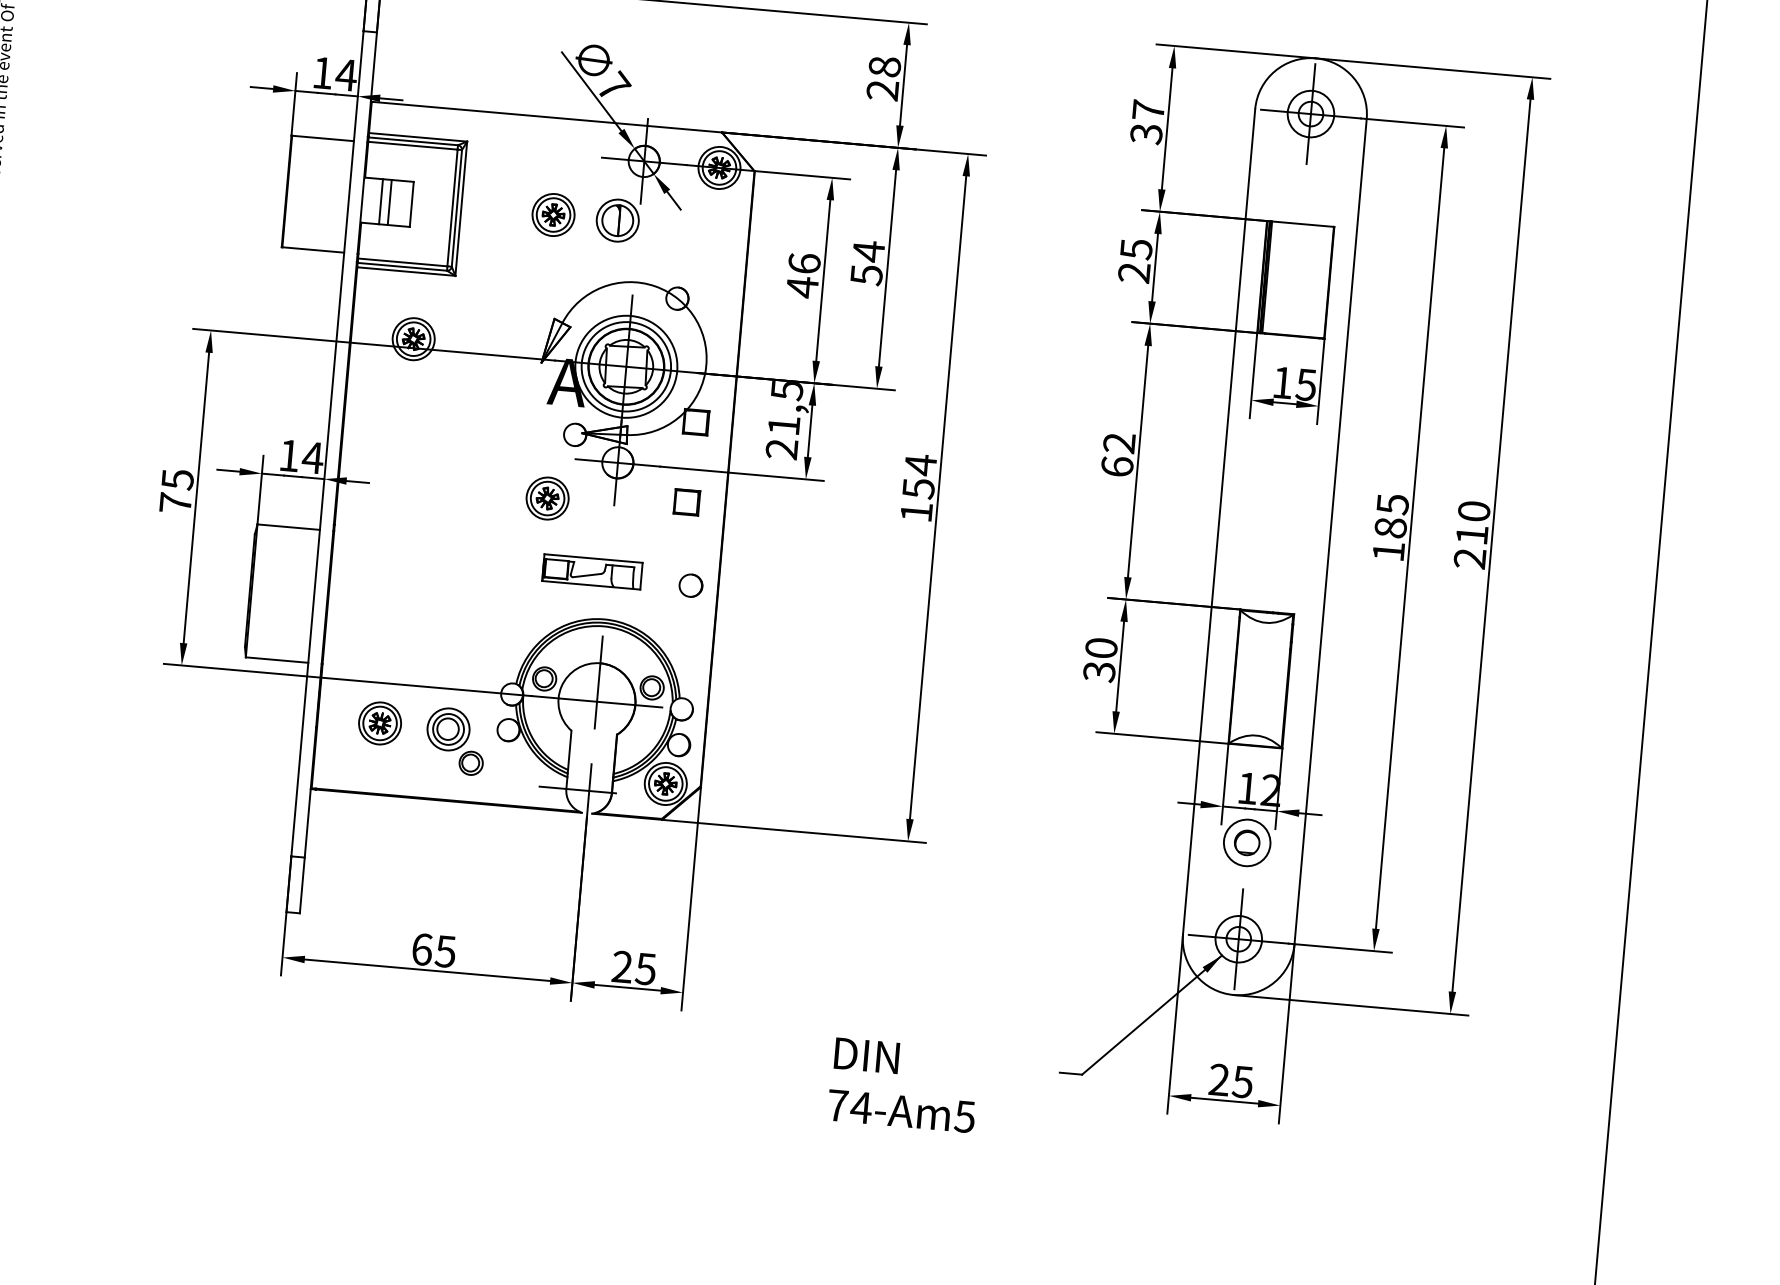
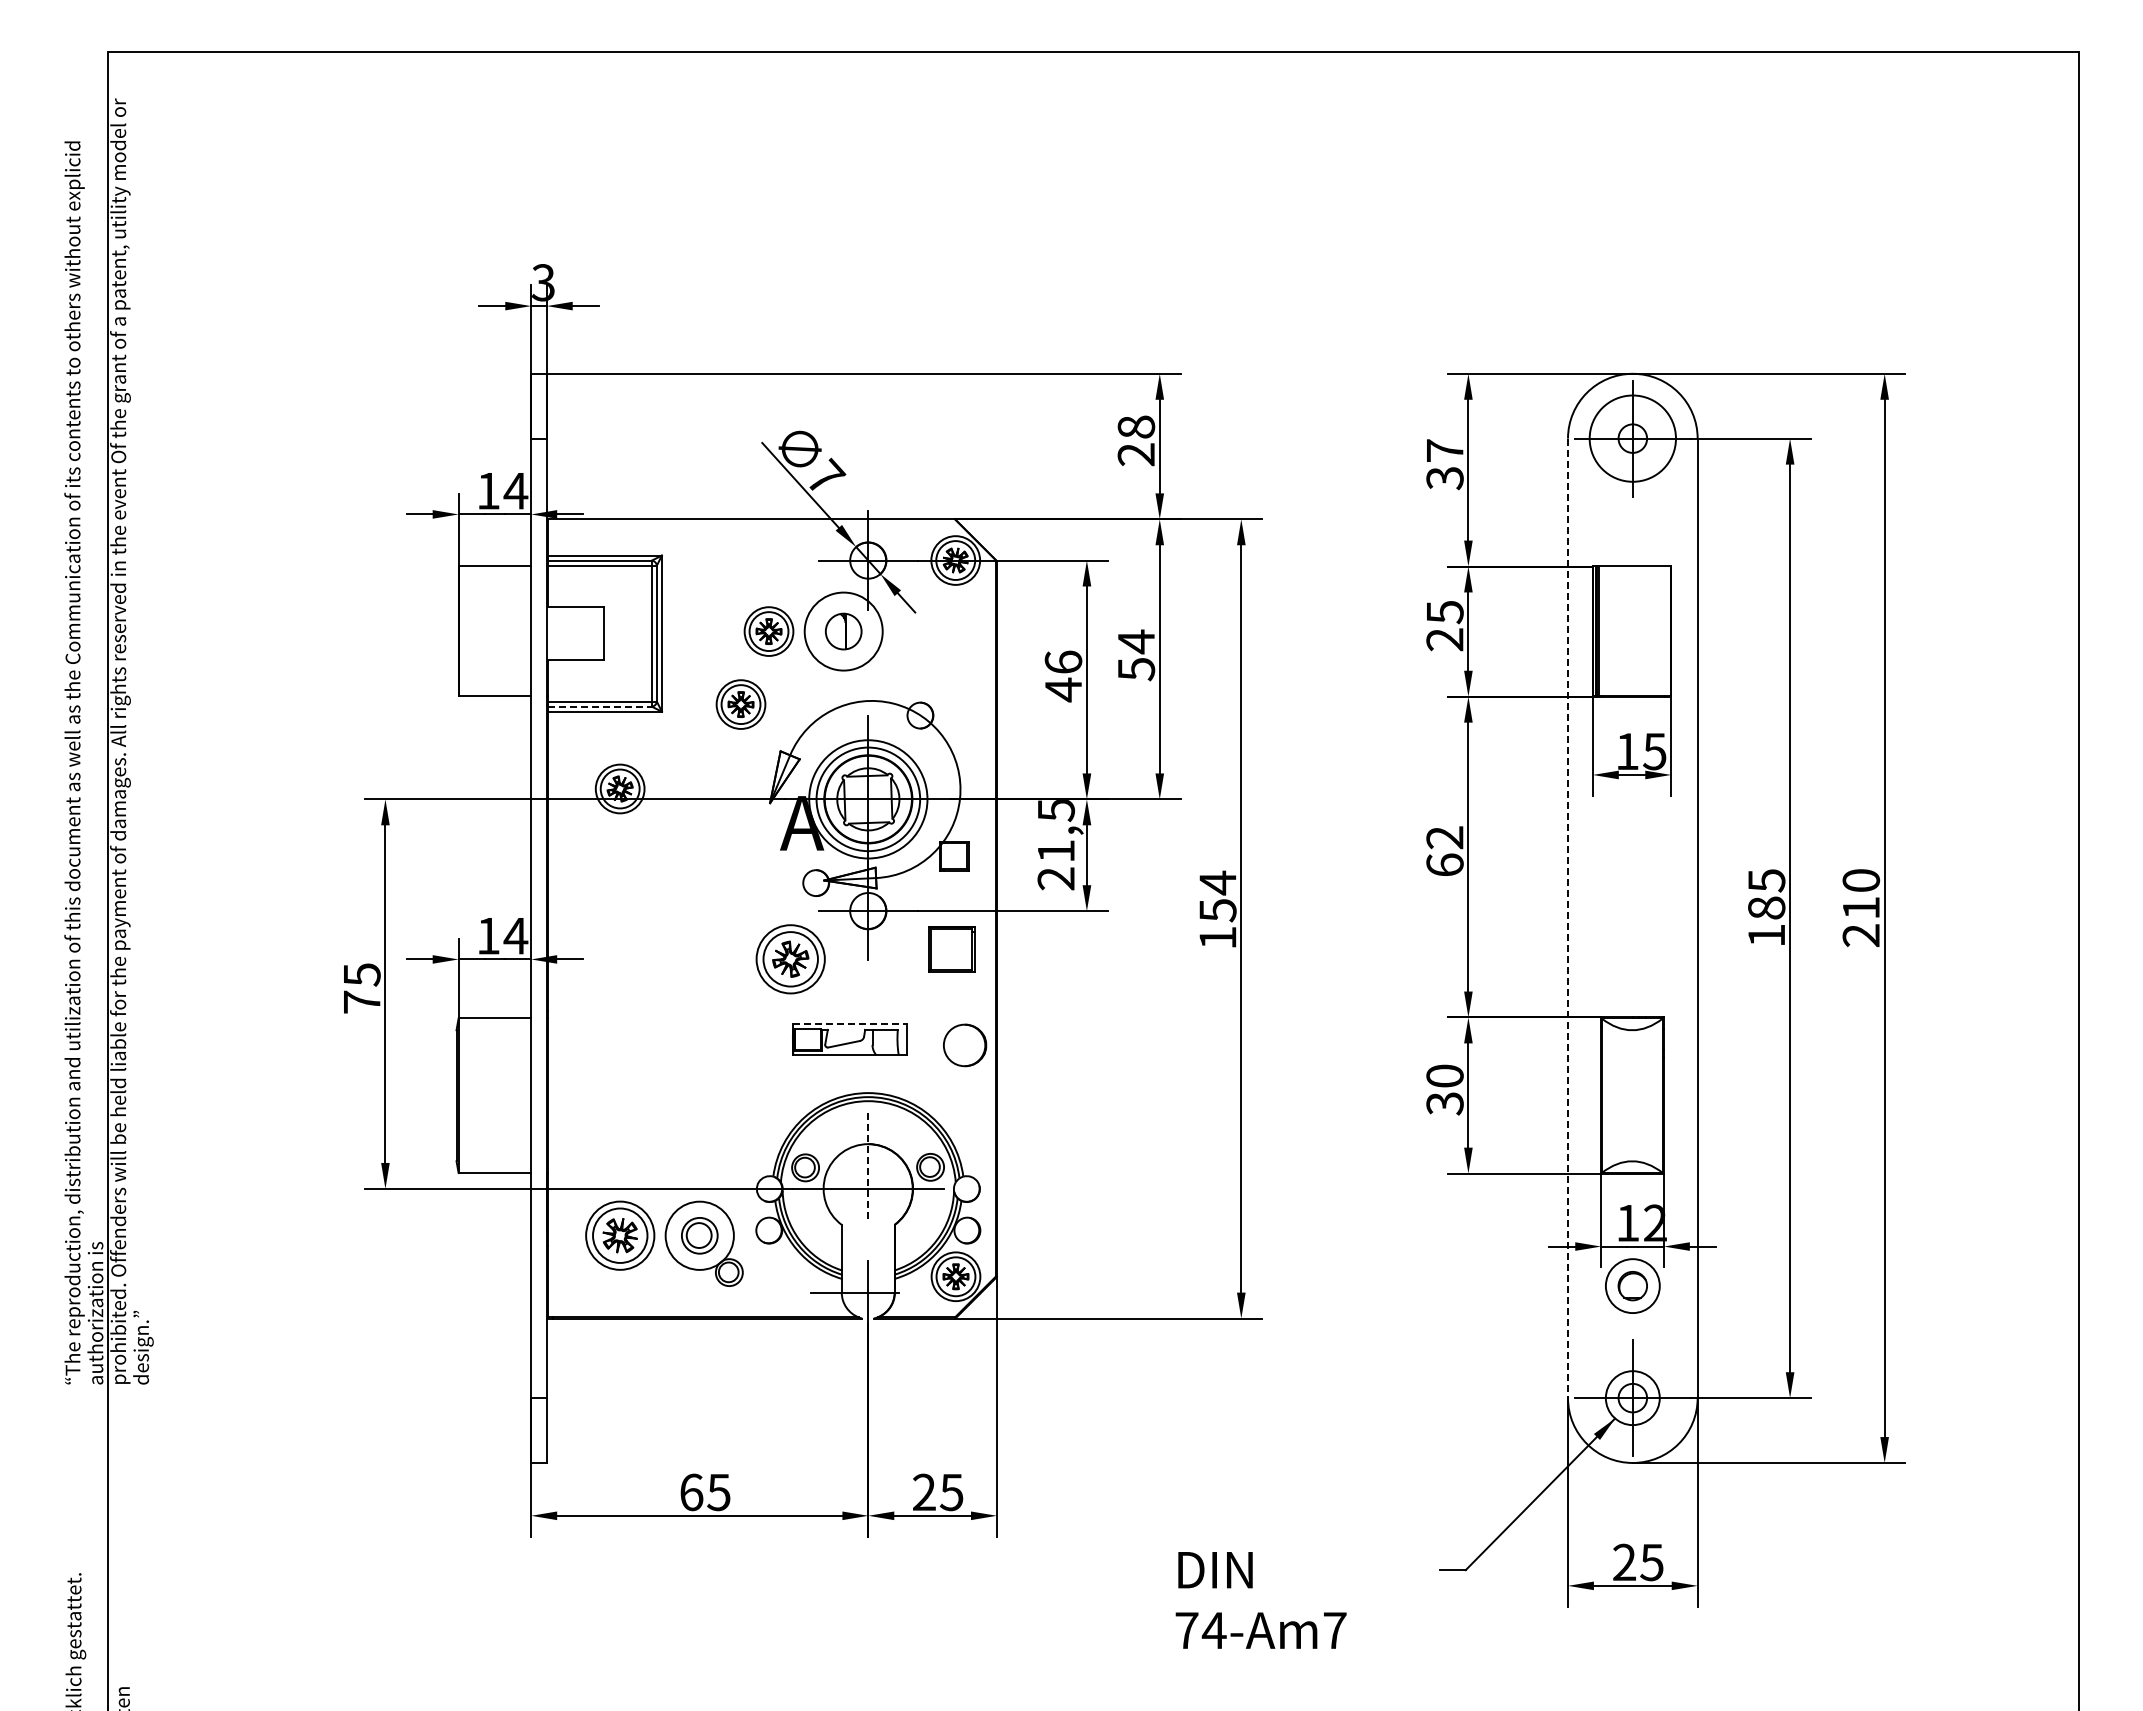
circle: (1310, 113) -> (1632, 438), size x1.6
line: (380, 201) -> (568, 633), removed
line: (389, 202) -> (578, 633), removed
circle: (617, 220) -> (843, 631), size x1.6
line: (402, 266) -> (599, 706), solid -> dashed
part: (523, 275) -> (740, 704), added
part: (547, 498) -> (790, 959), size x1.4
part: (686, 502) -> (951, 949), size x1.6
line: (1219, 521) -> (1568, 918), solid -> dashed
line: (594, 558) -> (850, 1023), solid -> dashed
part: (690, 585) -> (964, 1045), size x1.6
line: (598, 683) -> (868, 1167), solid -> dashed
part: (379, 723) -> (619, 1235), size x1.4
circle: (448, 729) -> (699, 1235), size x1.4
text: (964, 1116) -> (1334, 1630), 74-Am5 -> 74-Am7

